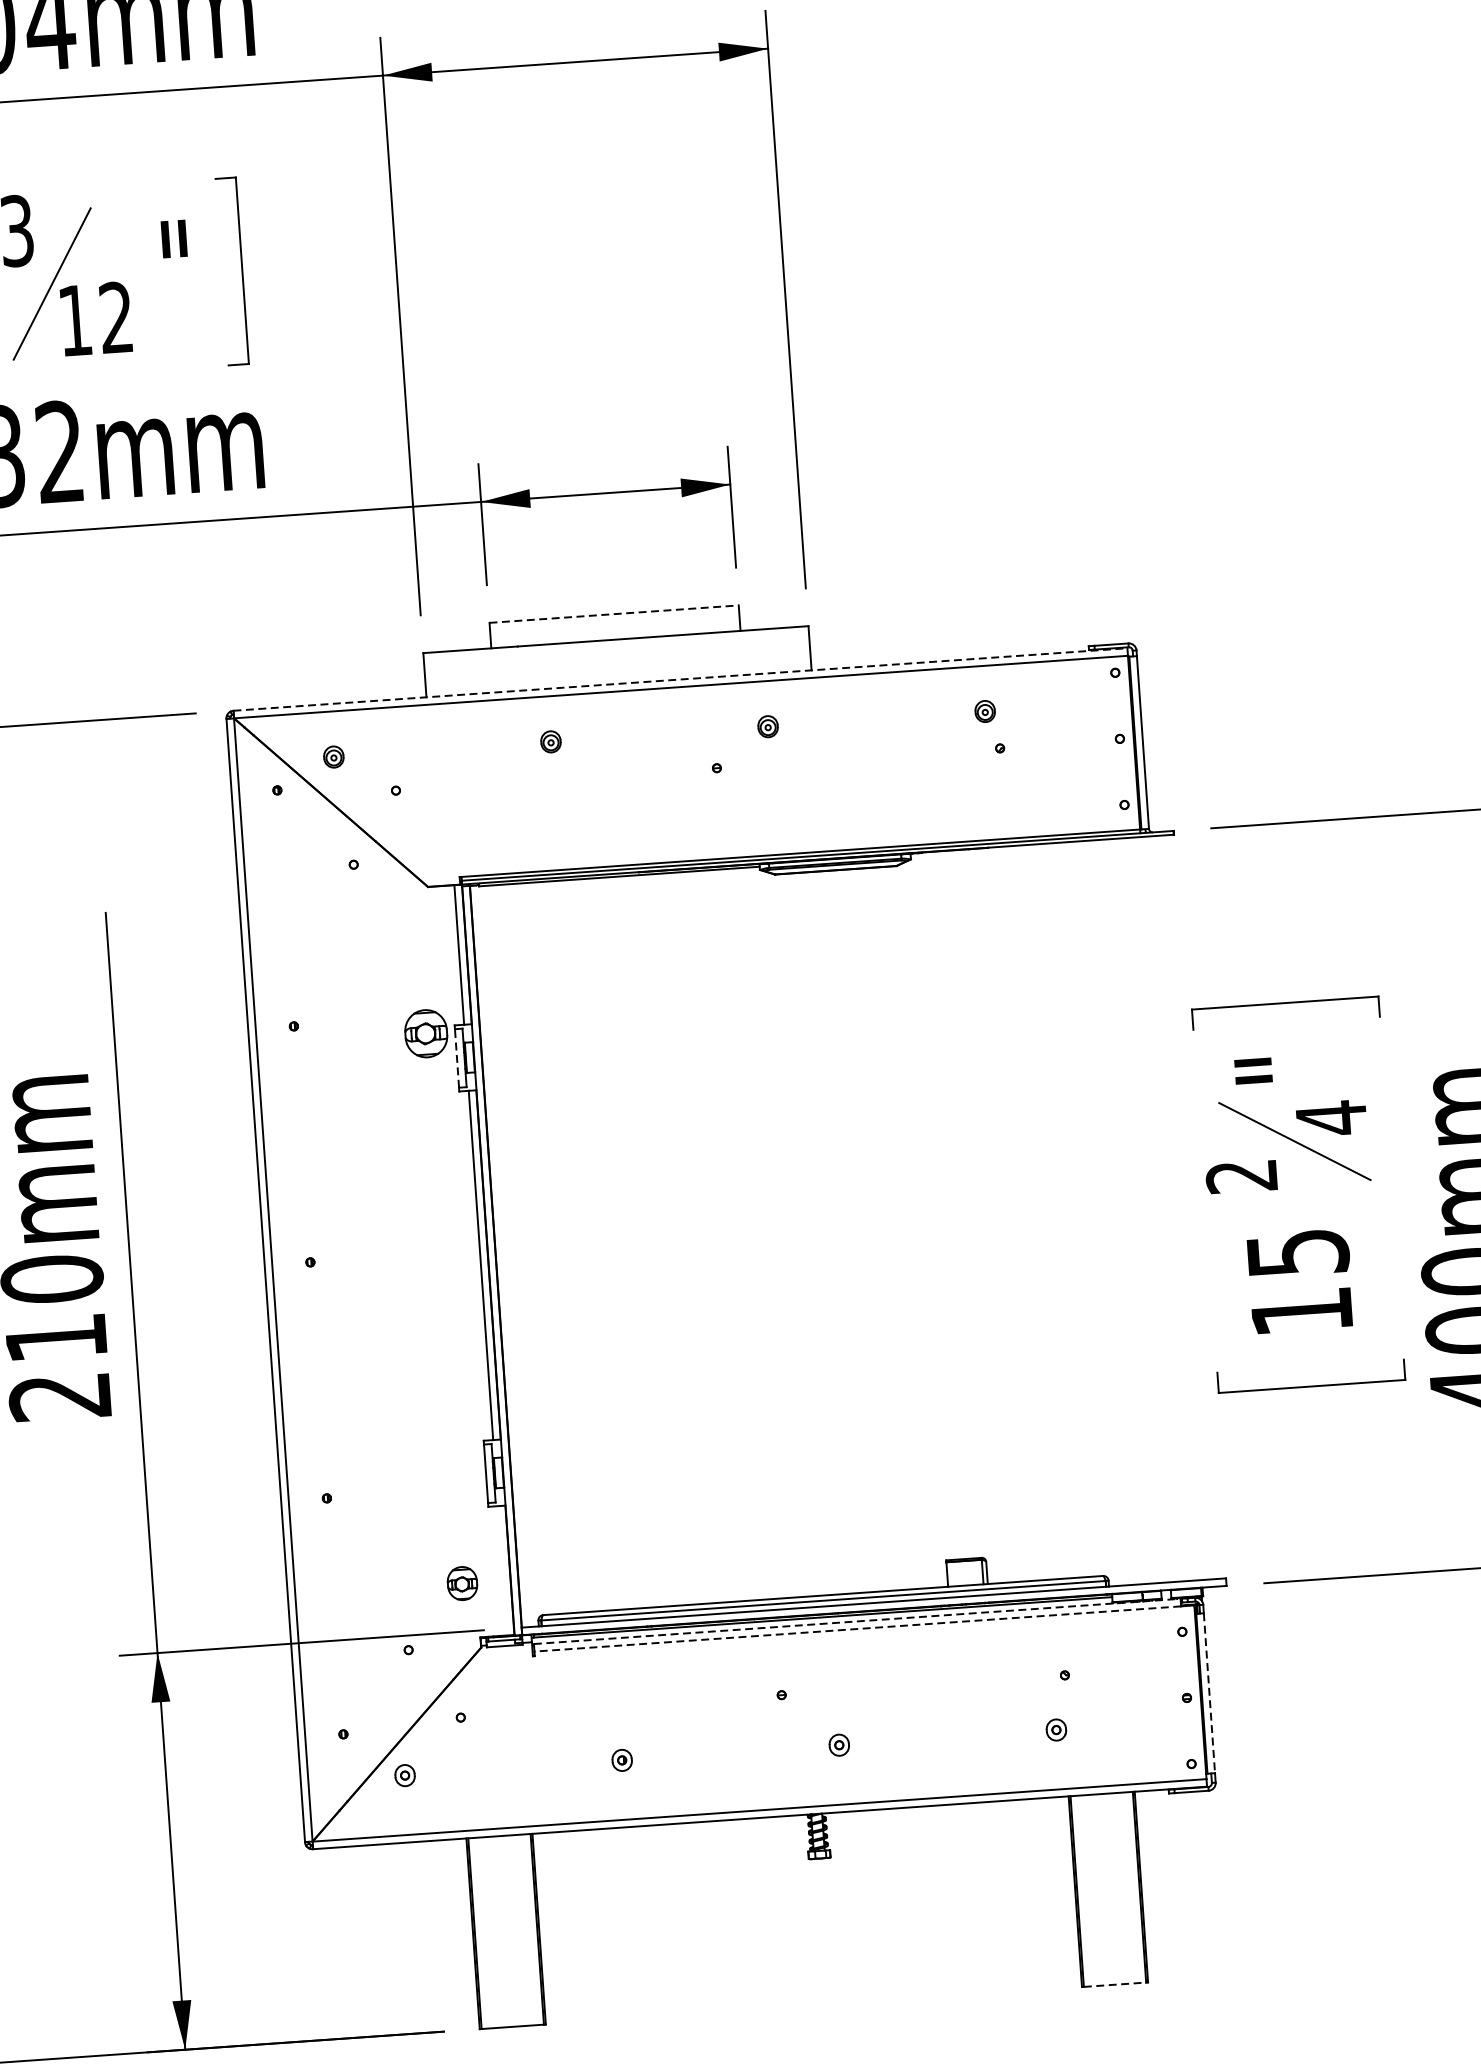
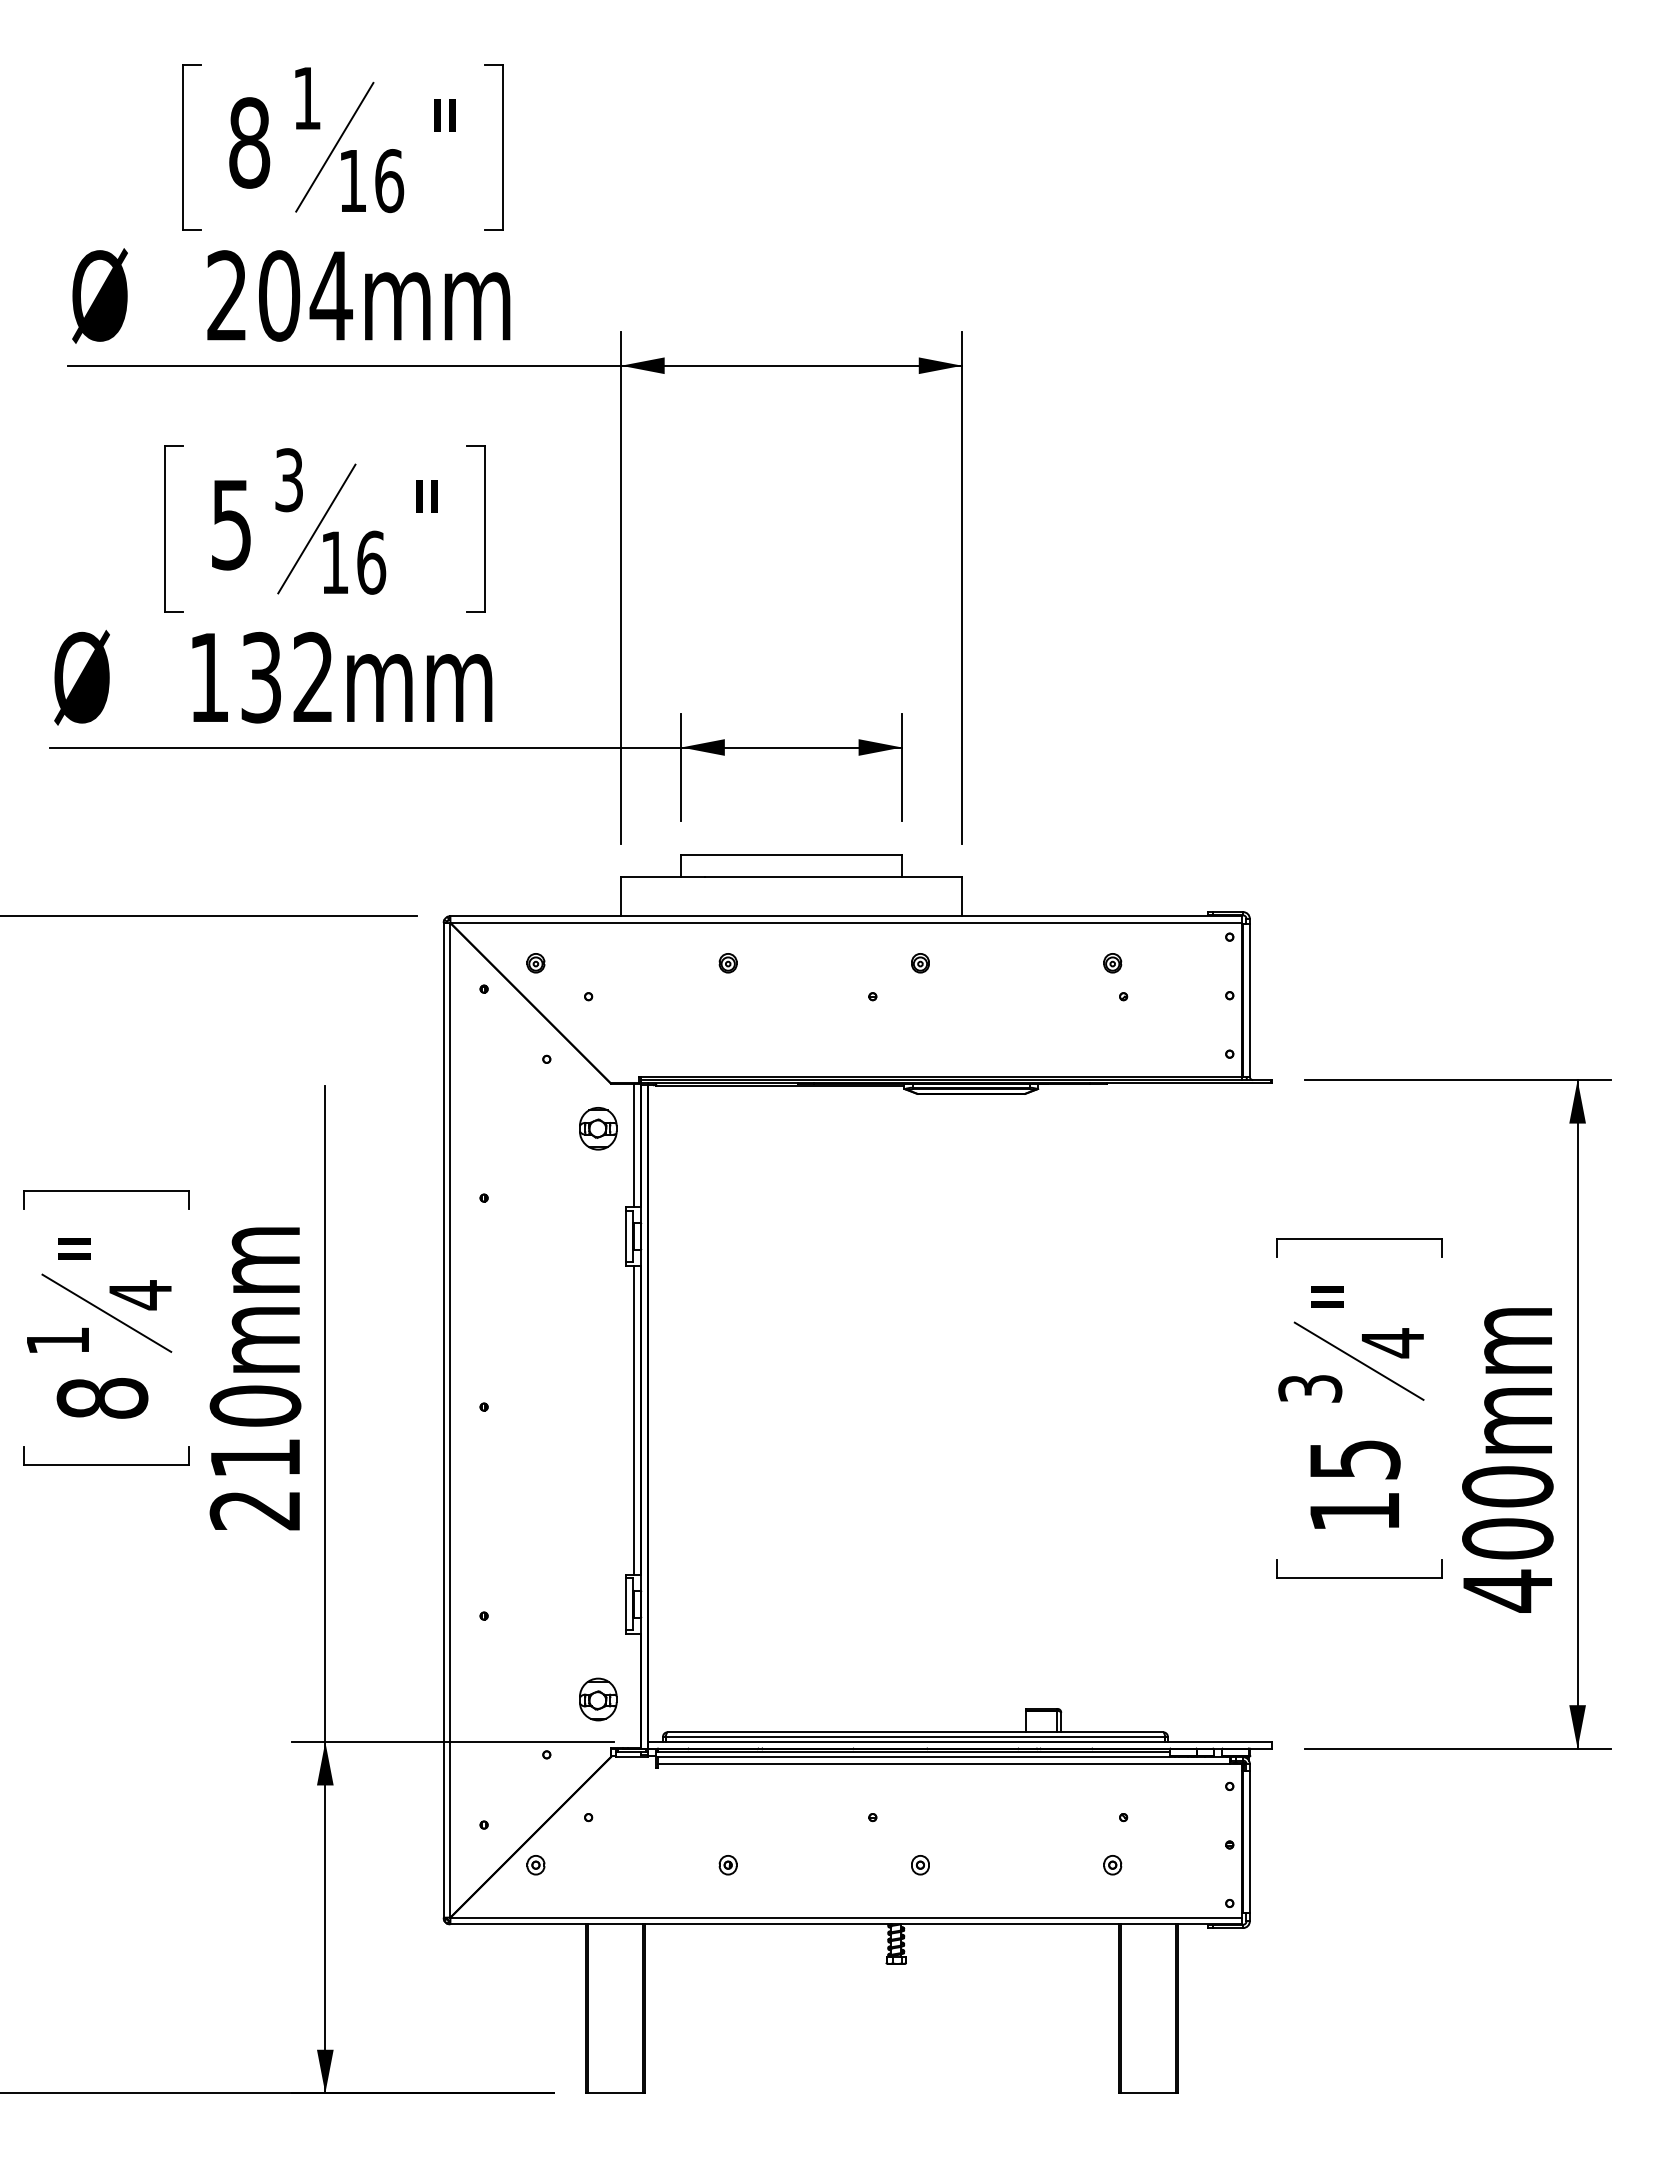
text: (116, 317) -> (371, 562), 12 -> 16
line: (614, 614) -> (792, 854), dashed -> solid
line: (680, 679) -> (846, 916), dashed -> solid
part: (426, 1033) -> (598, 1128), moved
line: (456, 1058) -> (625, 1236), dashed -> solid
text: (1242, 1176) -> (1310, 1388), 2 -> 3
part: (462, 1583) -> (598, 1699), size x1.43
line: (857, 1621) -> (944, 1757), dashed -> solid
line: (857, 1628) -> (943, 1763), dashed -> solid
line: (1209, 1693) -> (1249, 1842), dashed -> solid
line: (1114, 1985) -> (1148, 2093), dashed -> solid

